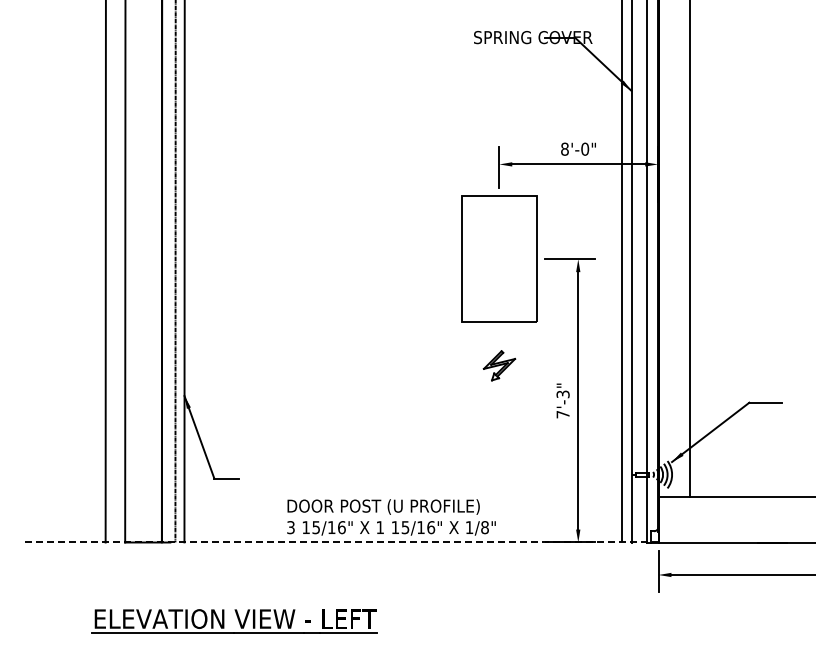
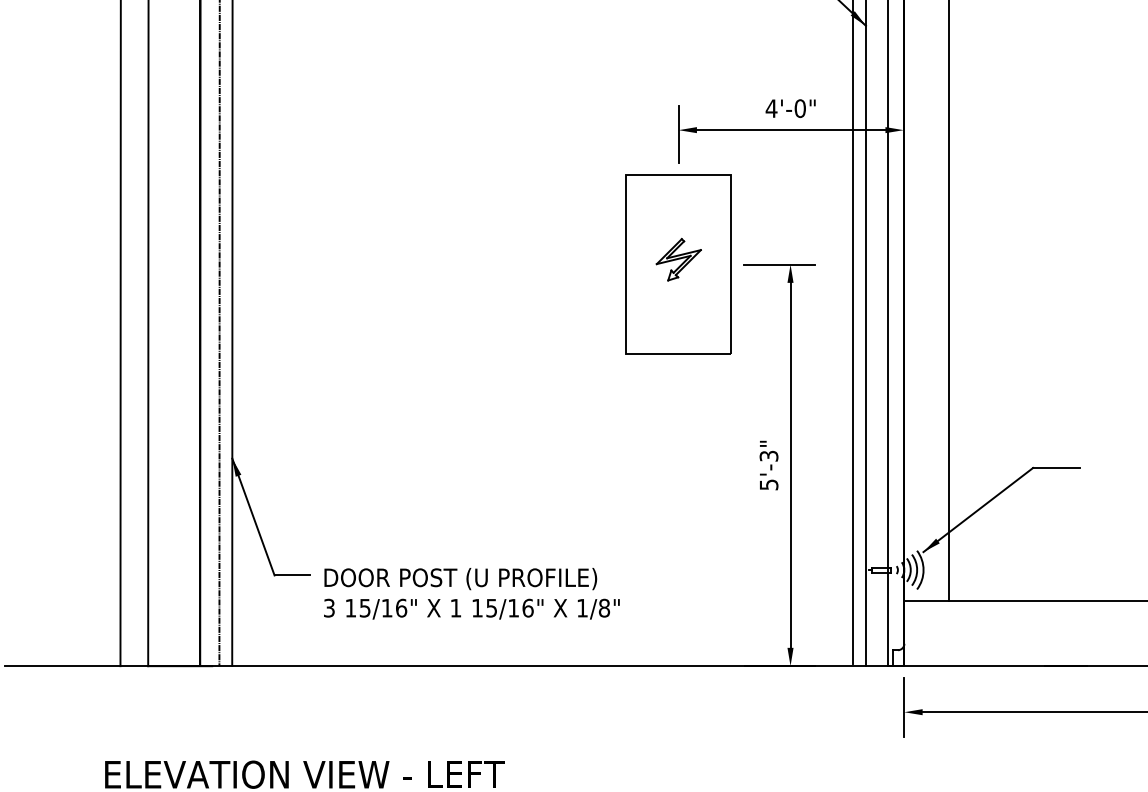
text: (564, 148) -> (771, 107), 8'-0" -> 4'-0"
part: (499, 365) -> (678, 259), moved
text: (562, 414) -> (768, 484), 7'-3" -> 5'-3"
text: (391, 517) -> (471, 593), moved
line: (341, 542) -> (454, 666), dashed -> solid

